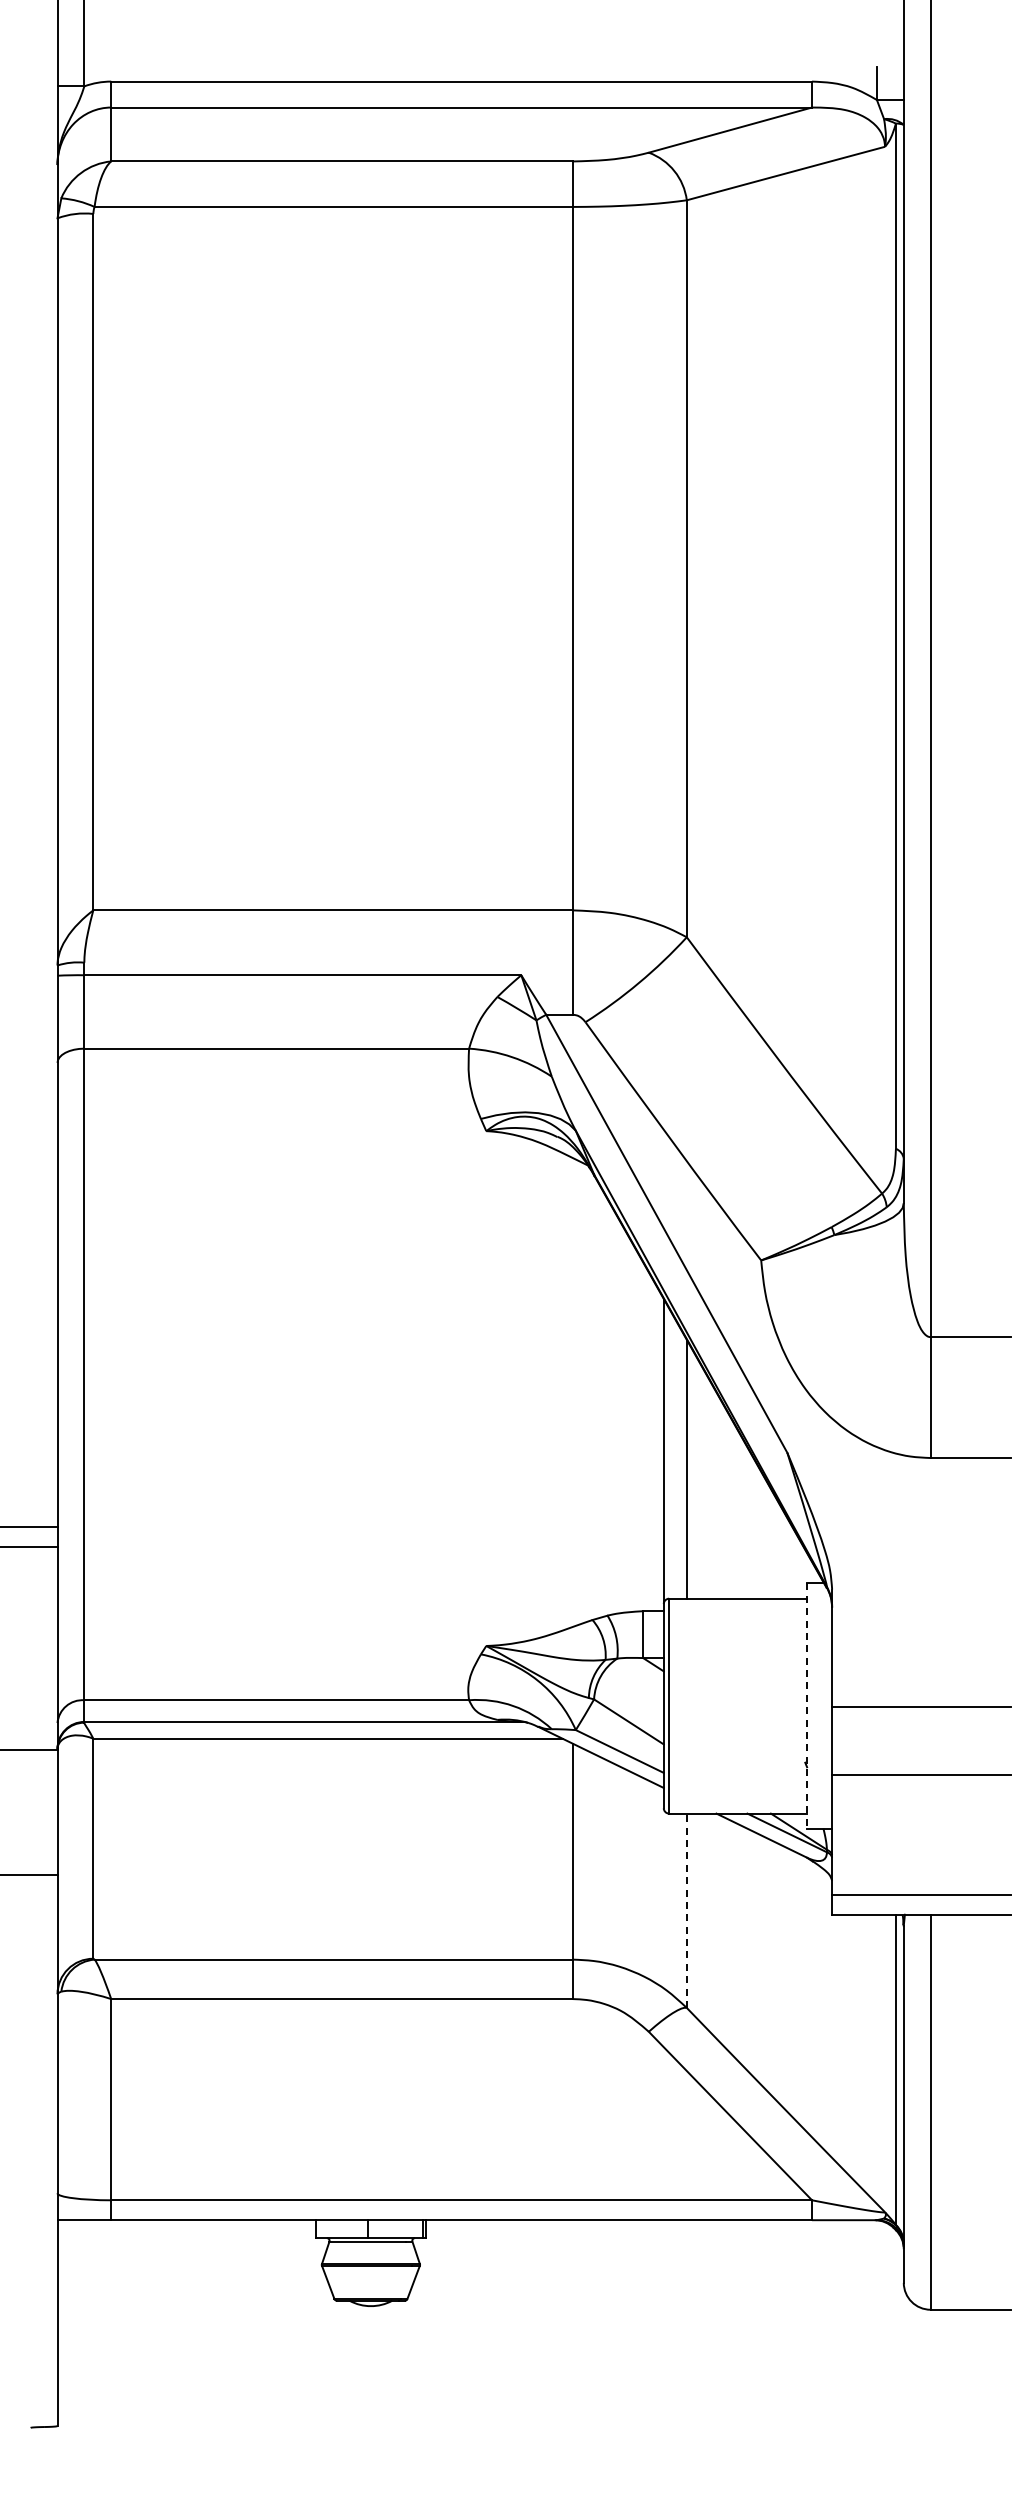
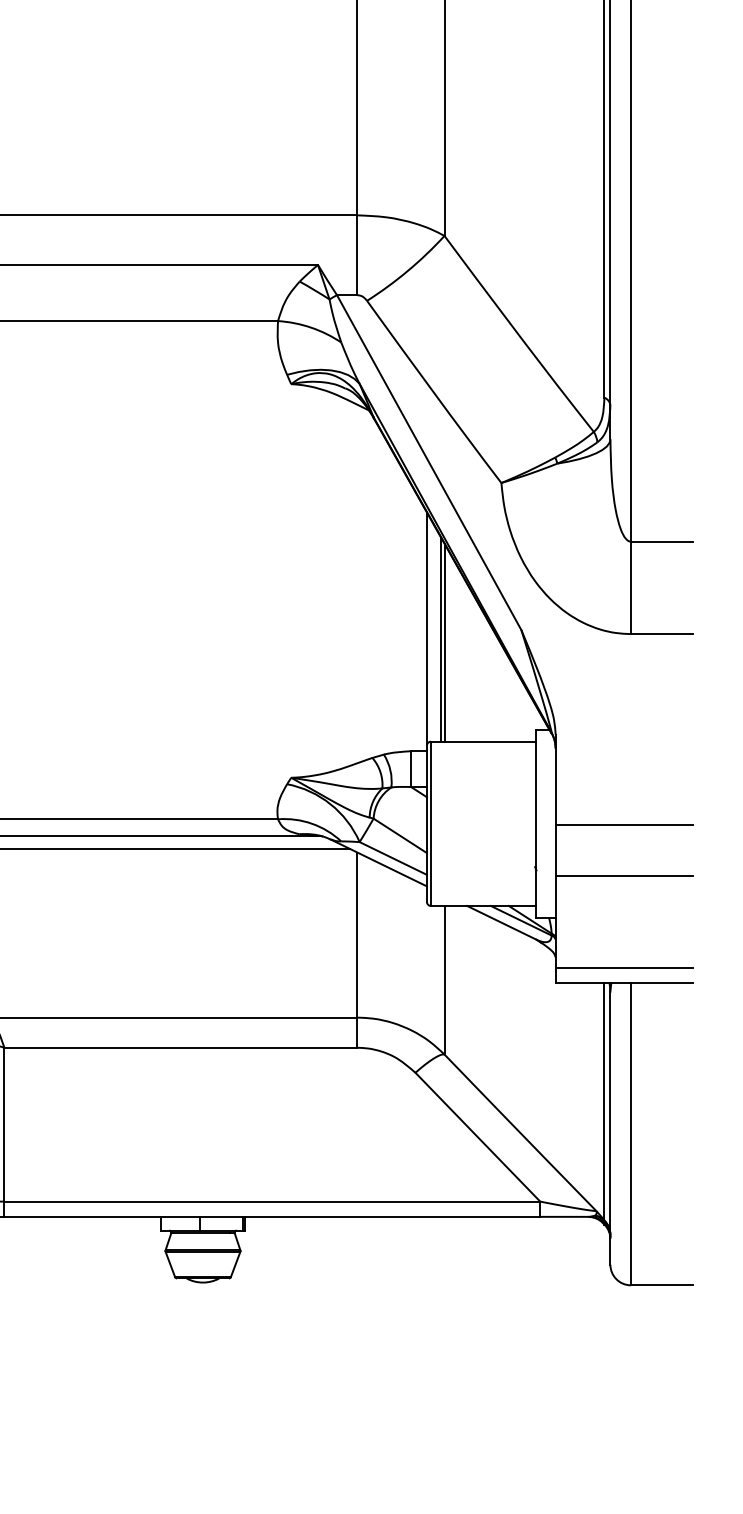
line: (682, 1465) -> (441, 639), added
line: (807, 1706) -> (536, 824), dashed -> solid
line: (686, 1910) -> (444, 980), dashed -> solid

